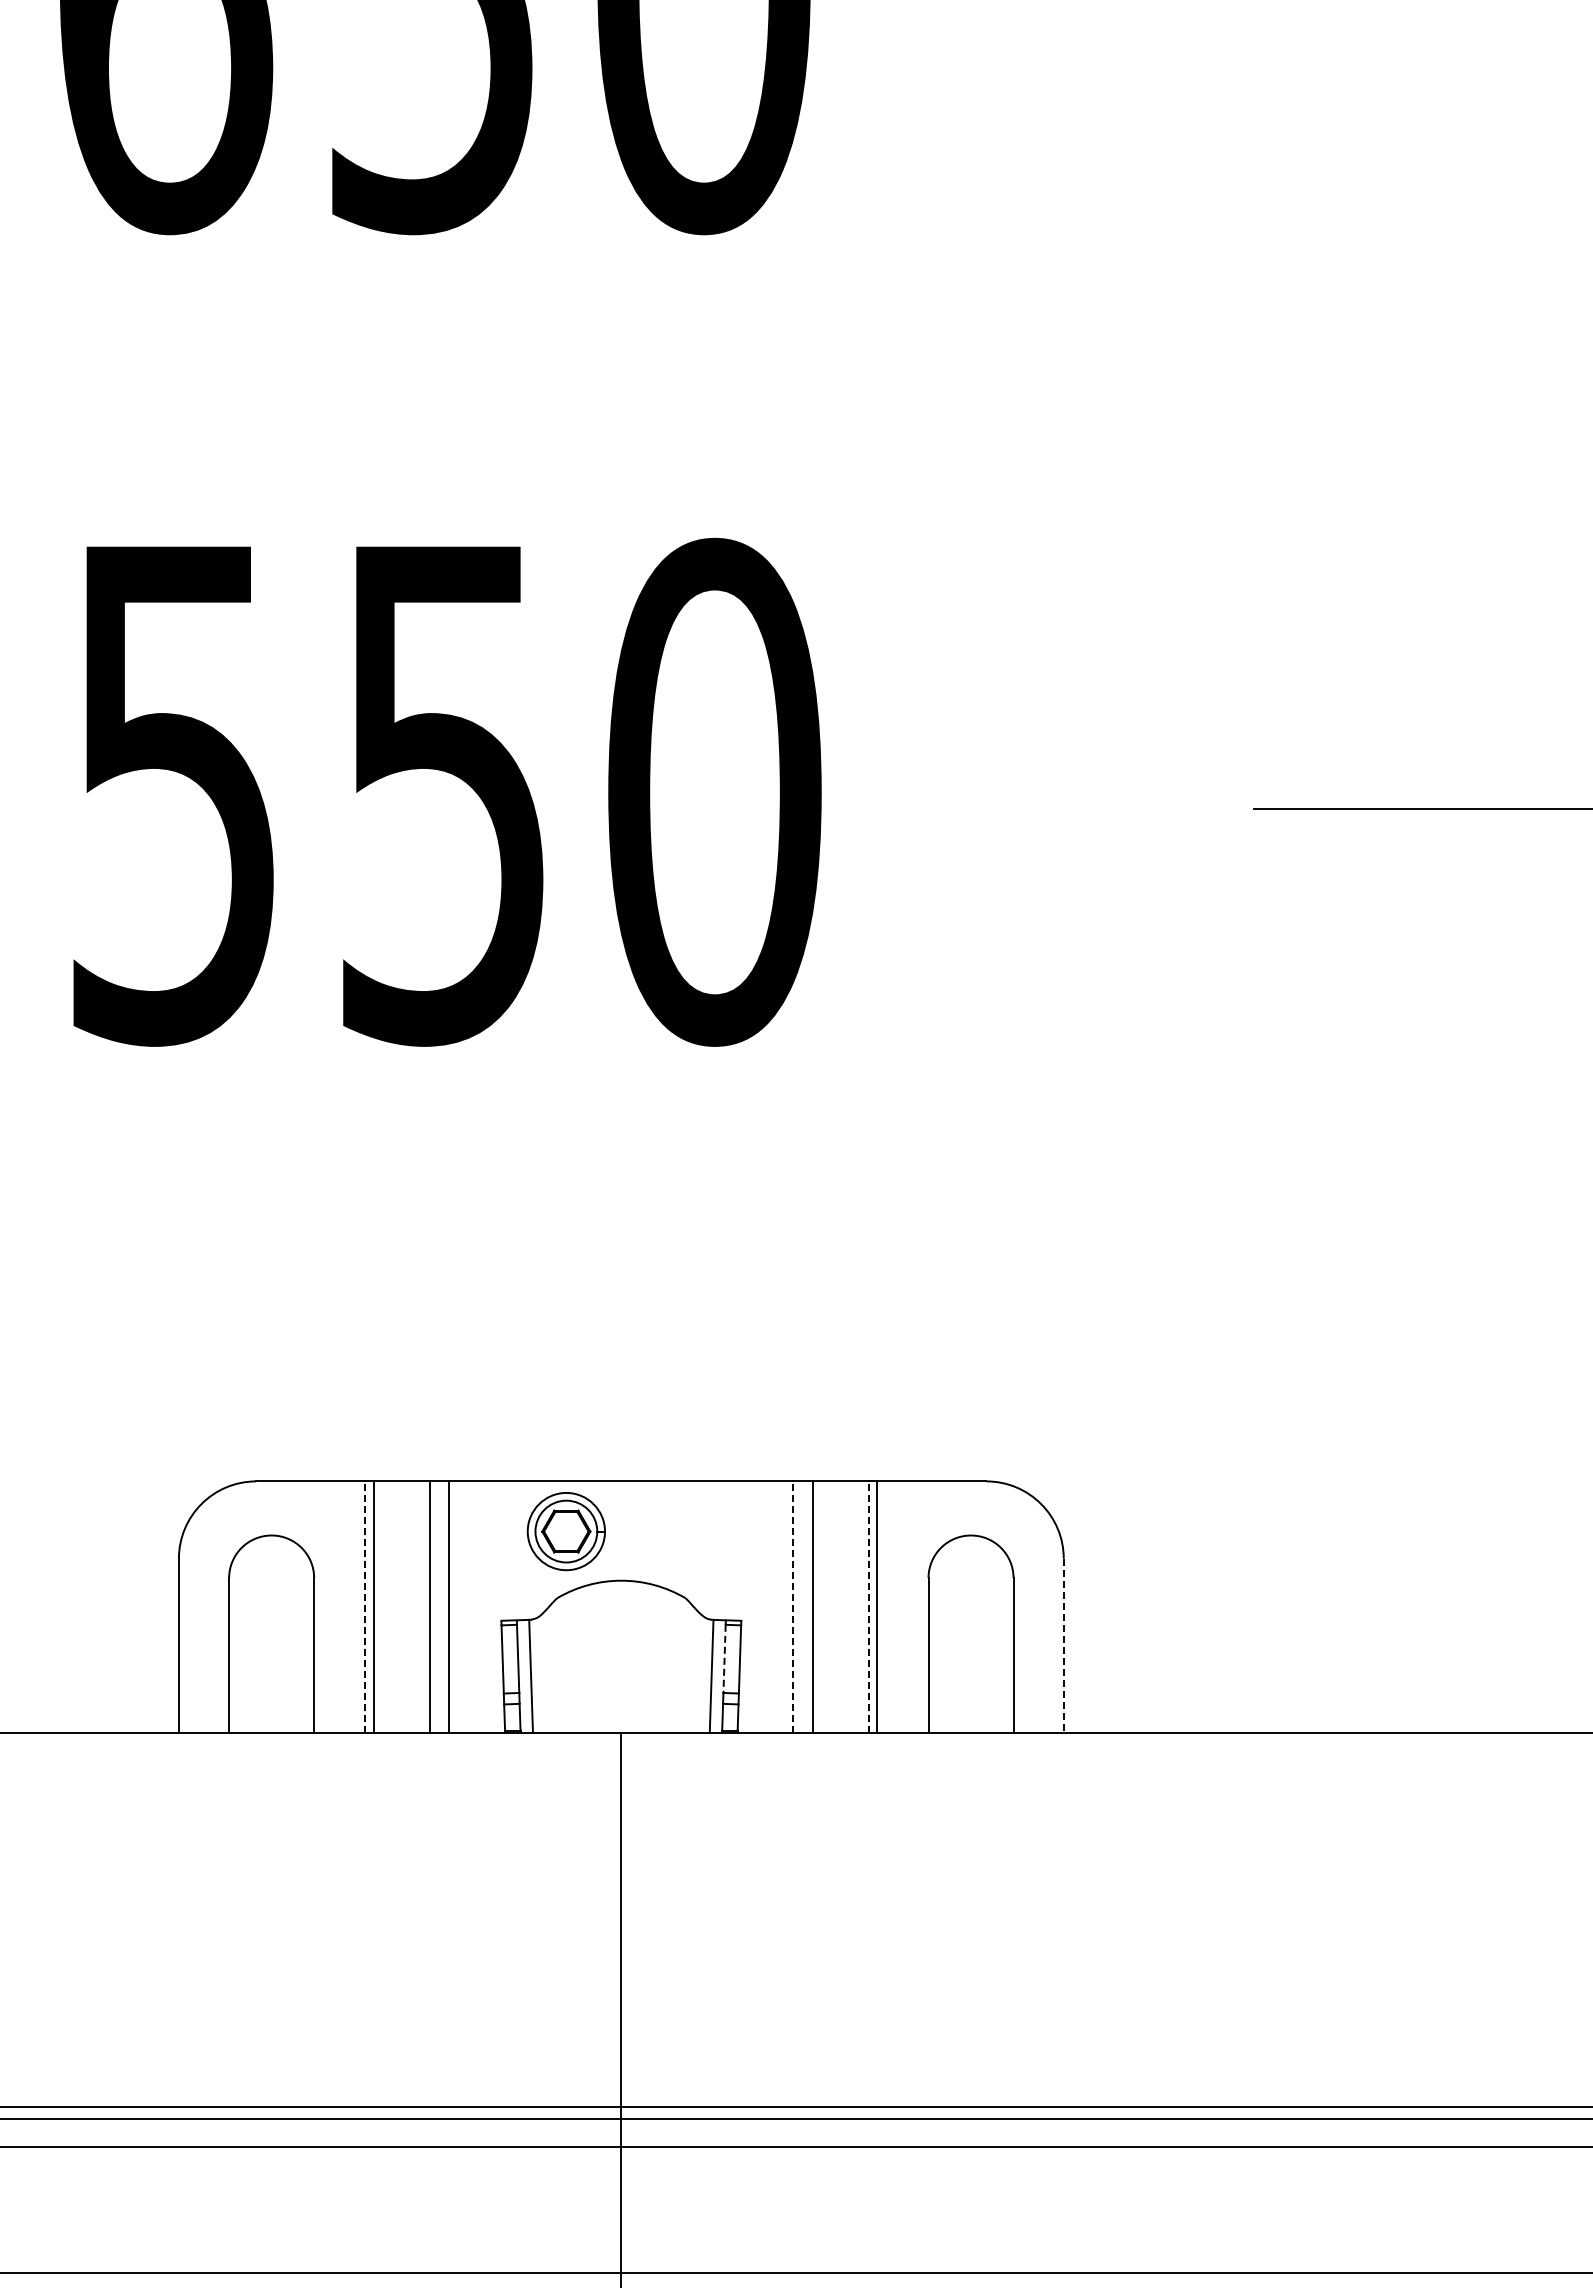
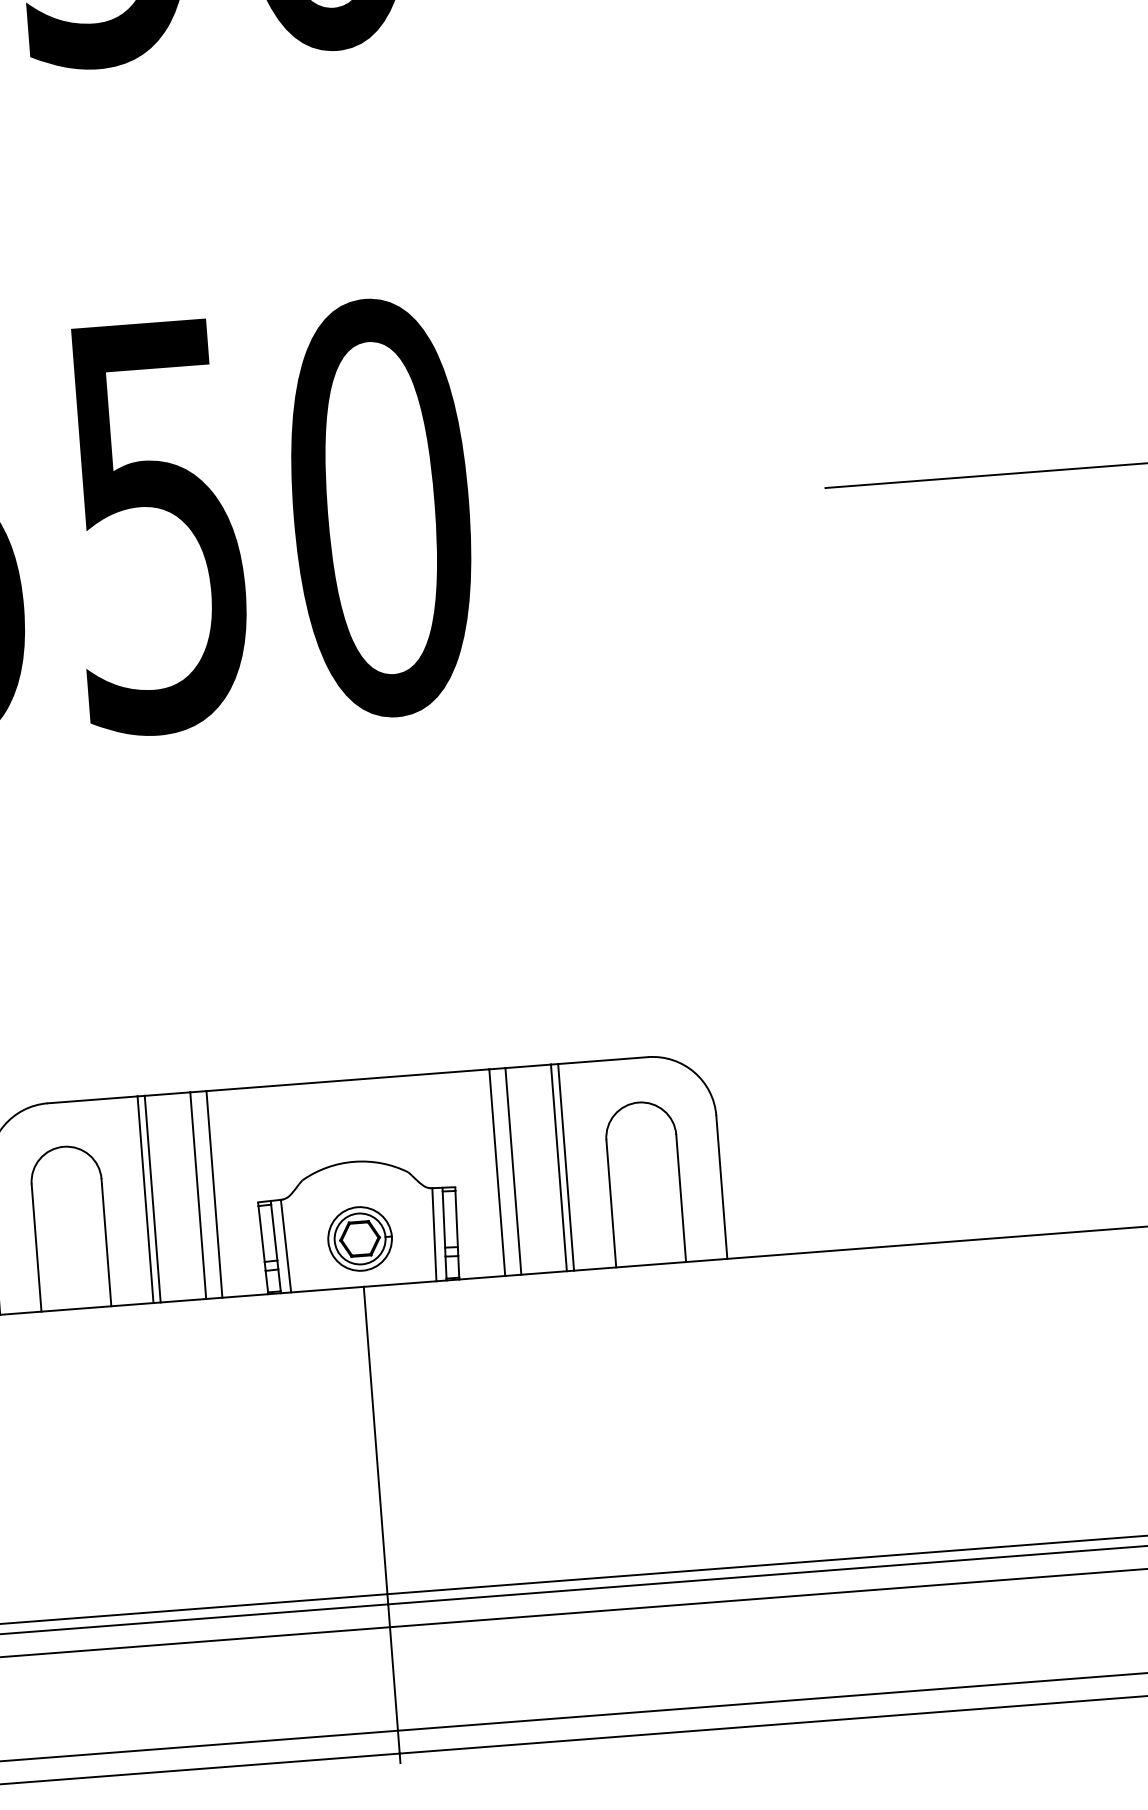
part: (565, 1531) -> (359, 1238), moved
line: (365, 1607) -> (145, 1200), dashed -> solid
line: (793, 1607) -> (497, 1172), dashed -> solid
line: (868, 1607) -> (558, 1168), dashed -> solid
line: (1063, 1646) -> (721, 1187), dashed -> solid
line: (724, 1659) -> (443, 1220), dashed -> solid

